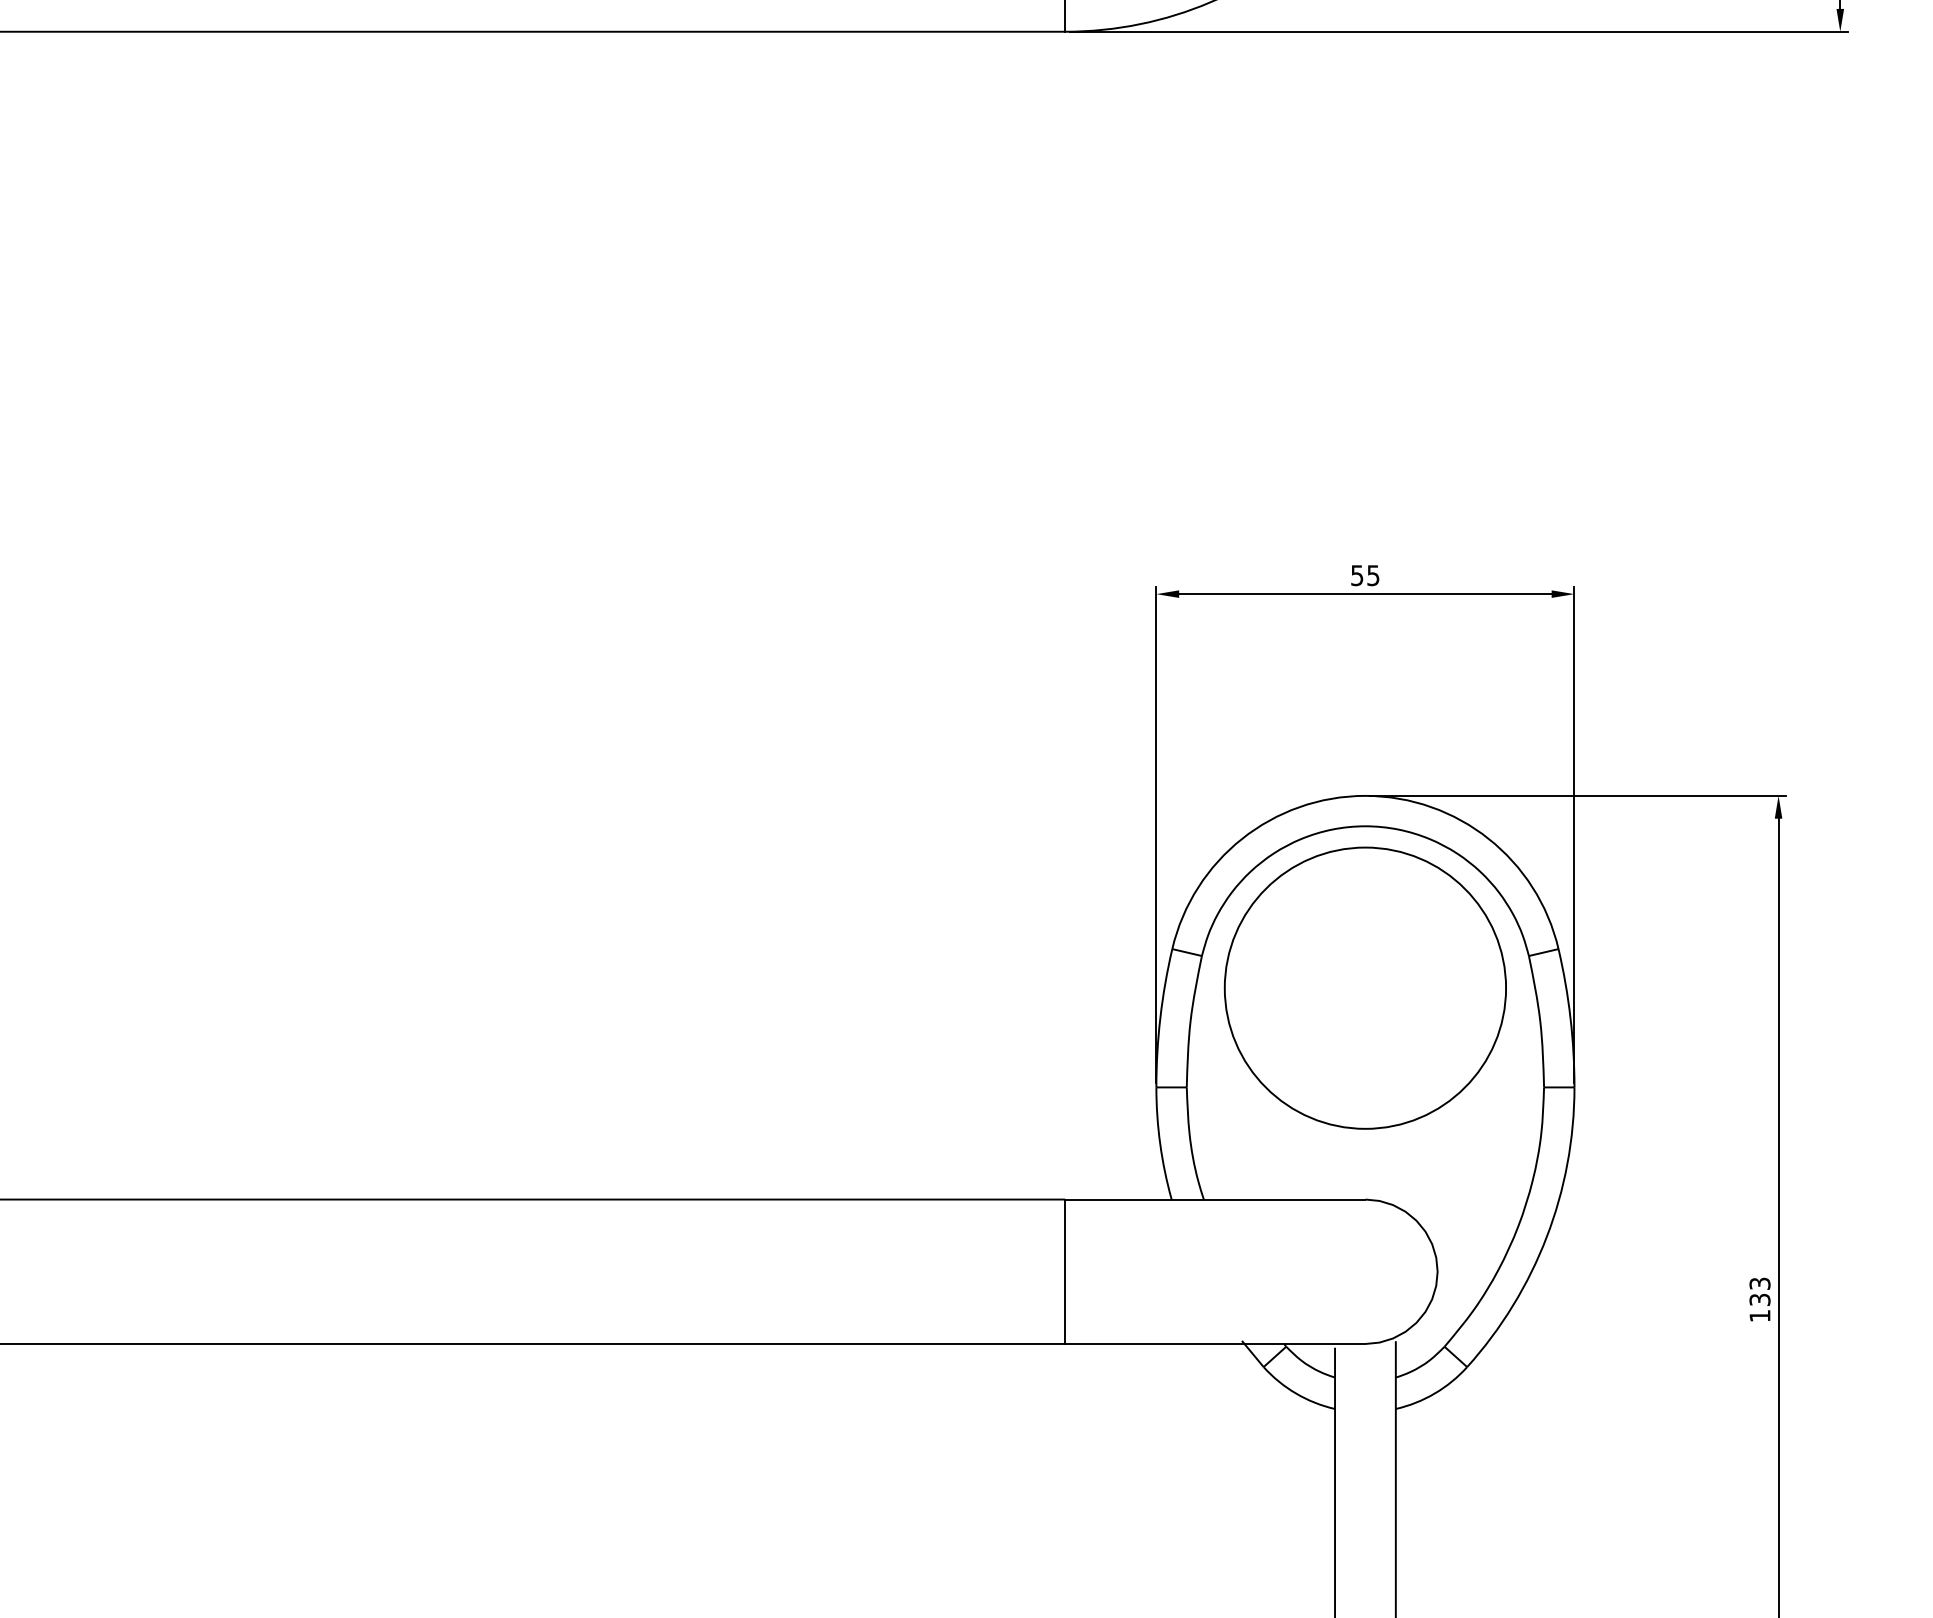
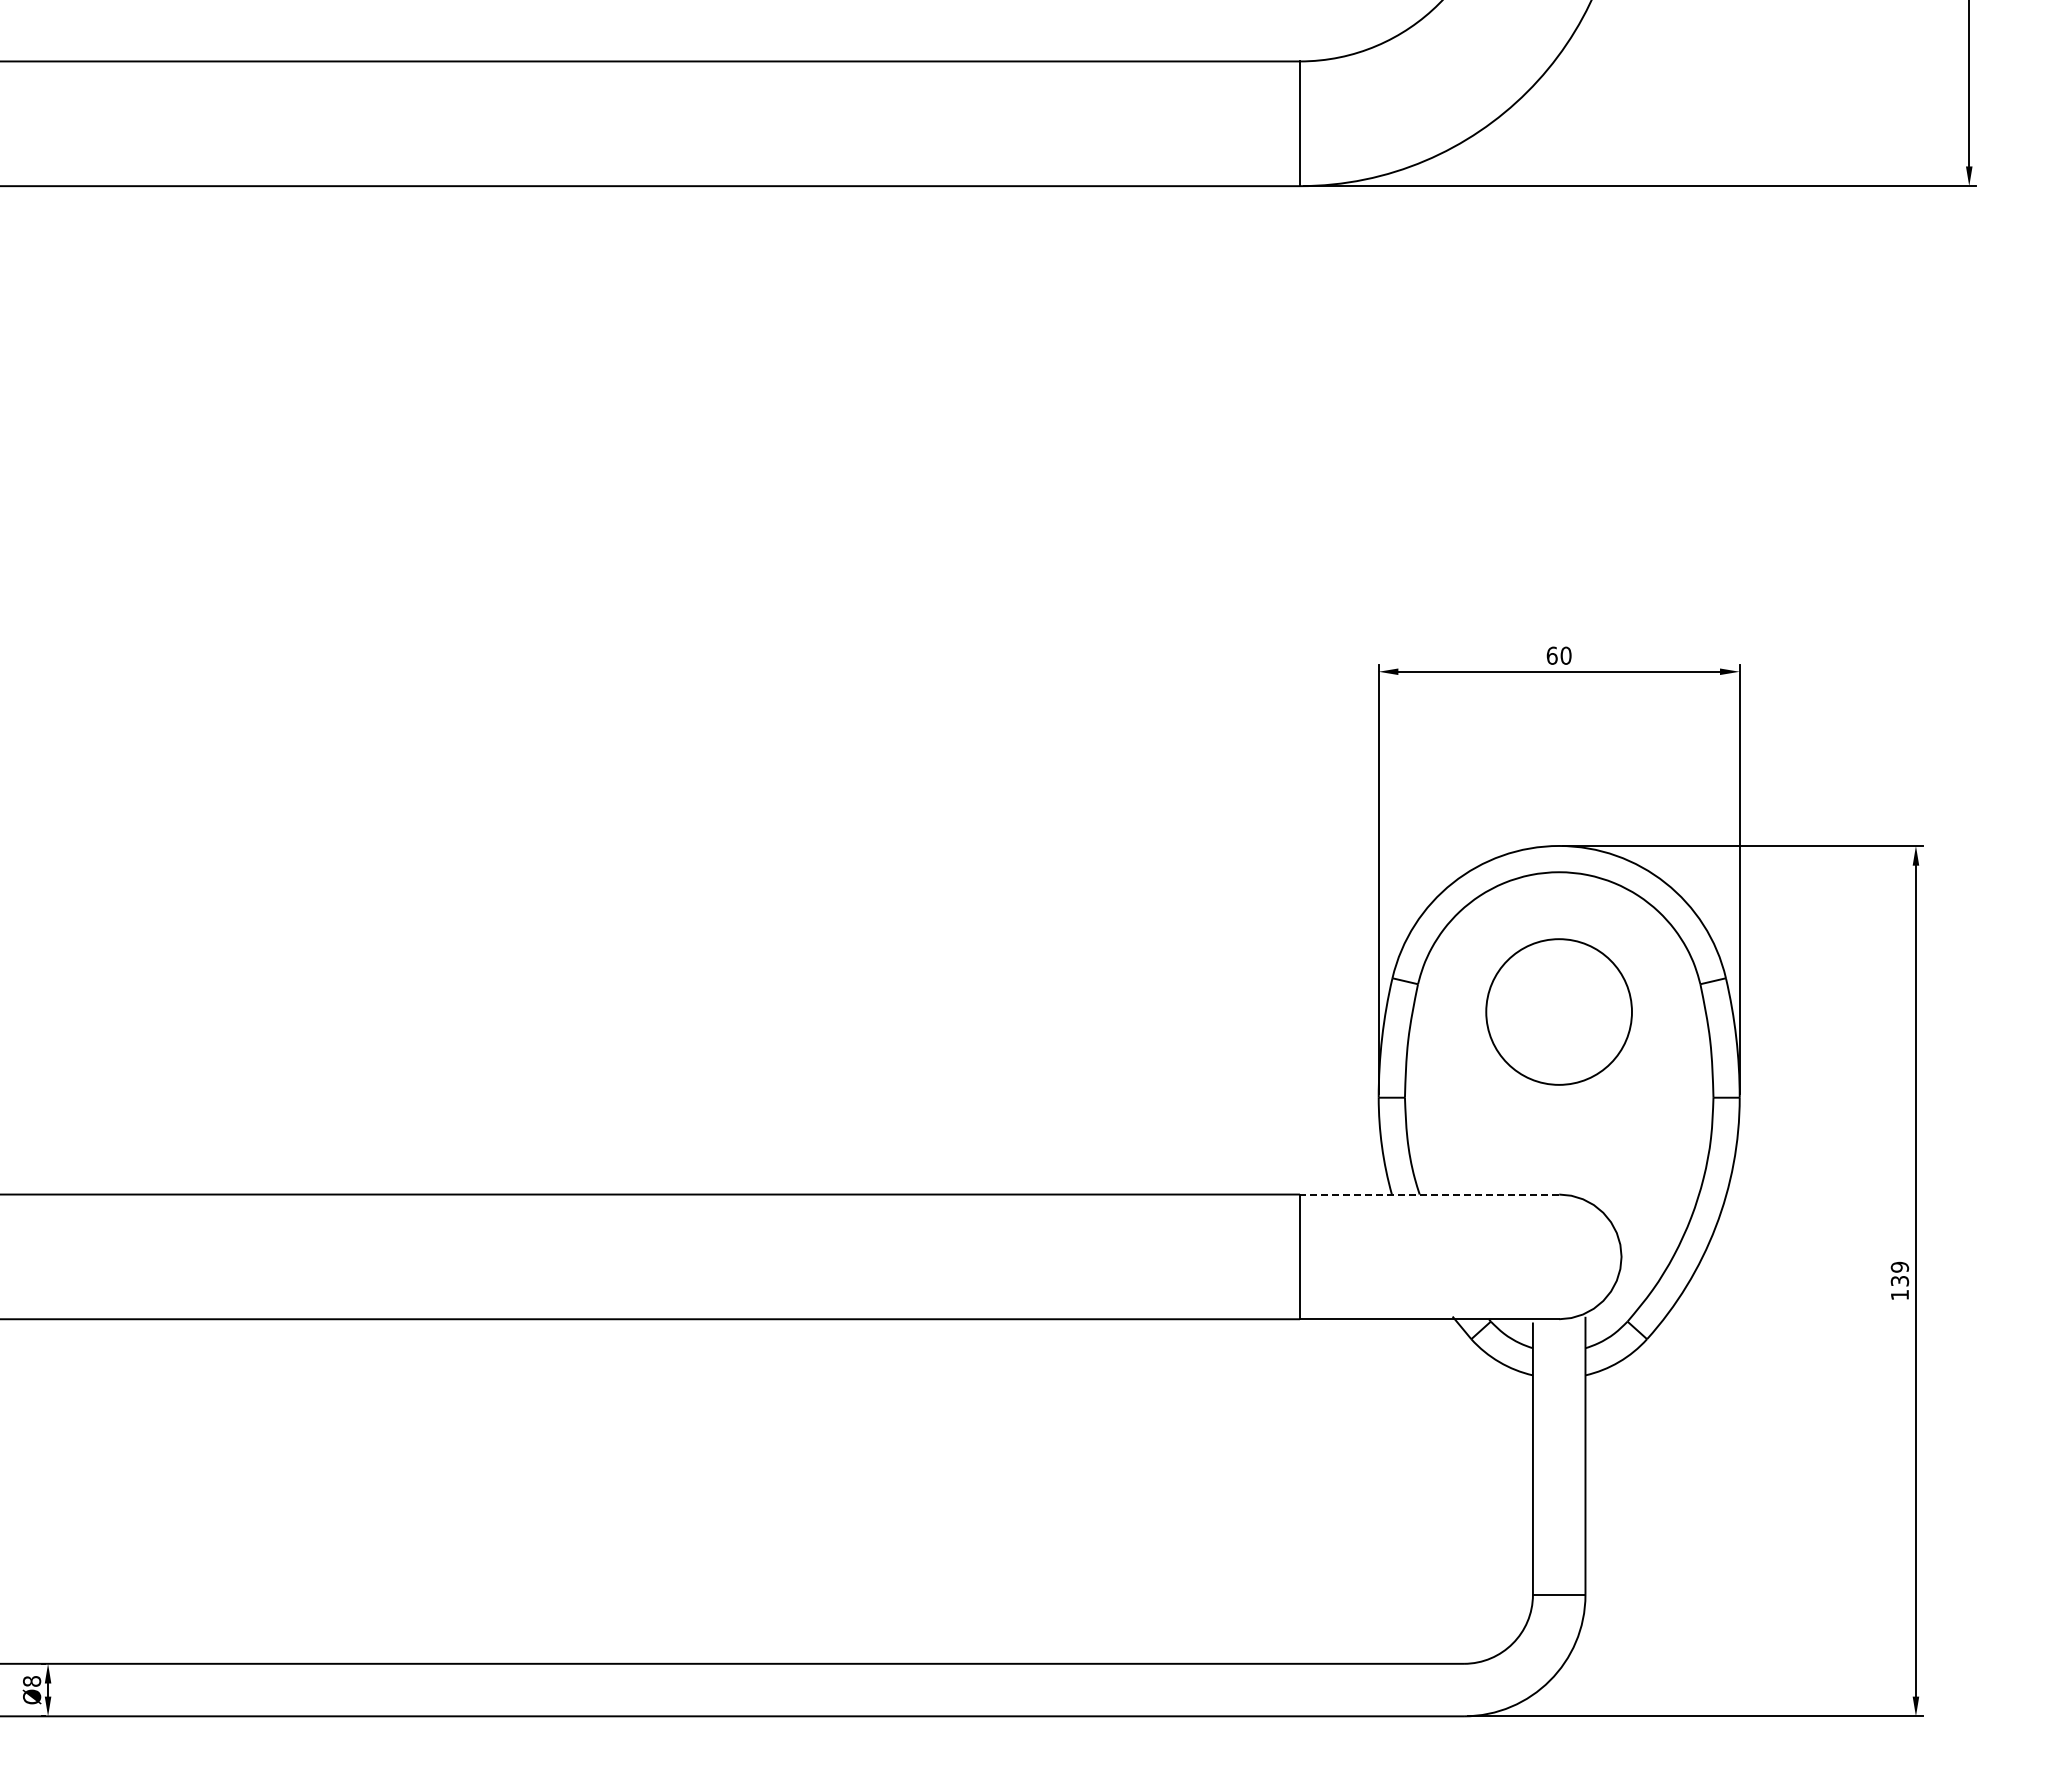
text: (1364, 575) -> (1558, 655), 55 -> 60
circle: (1364, 987) -> (1558, 1011), size x0.6
line: (1215, 1199) -> (1429, 1194), solid -> dashed
text: (1759, 1282) -> (1899, 1266), 133 -> 139

